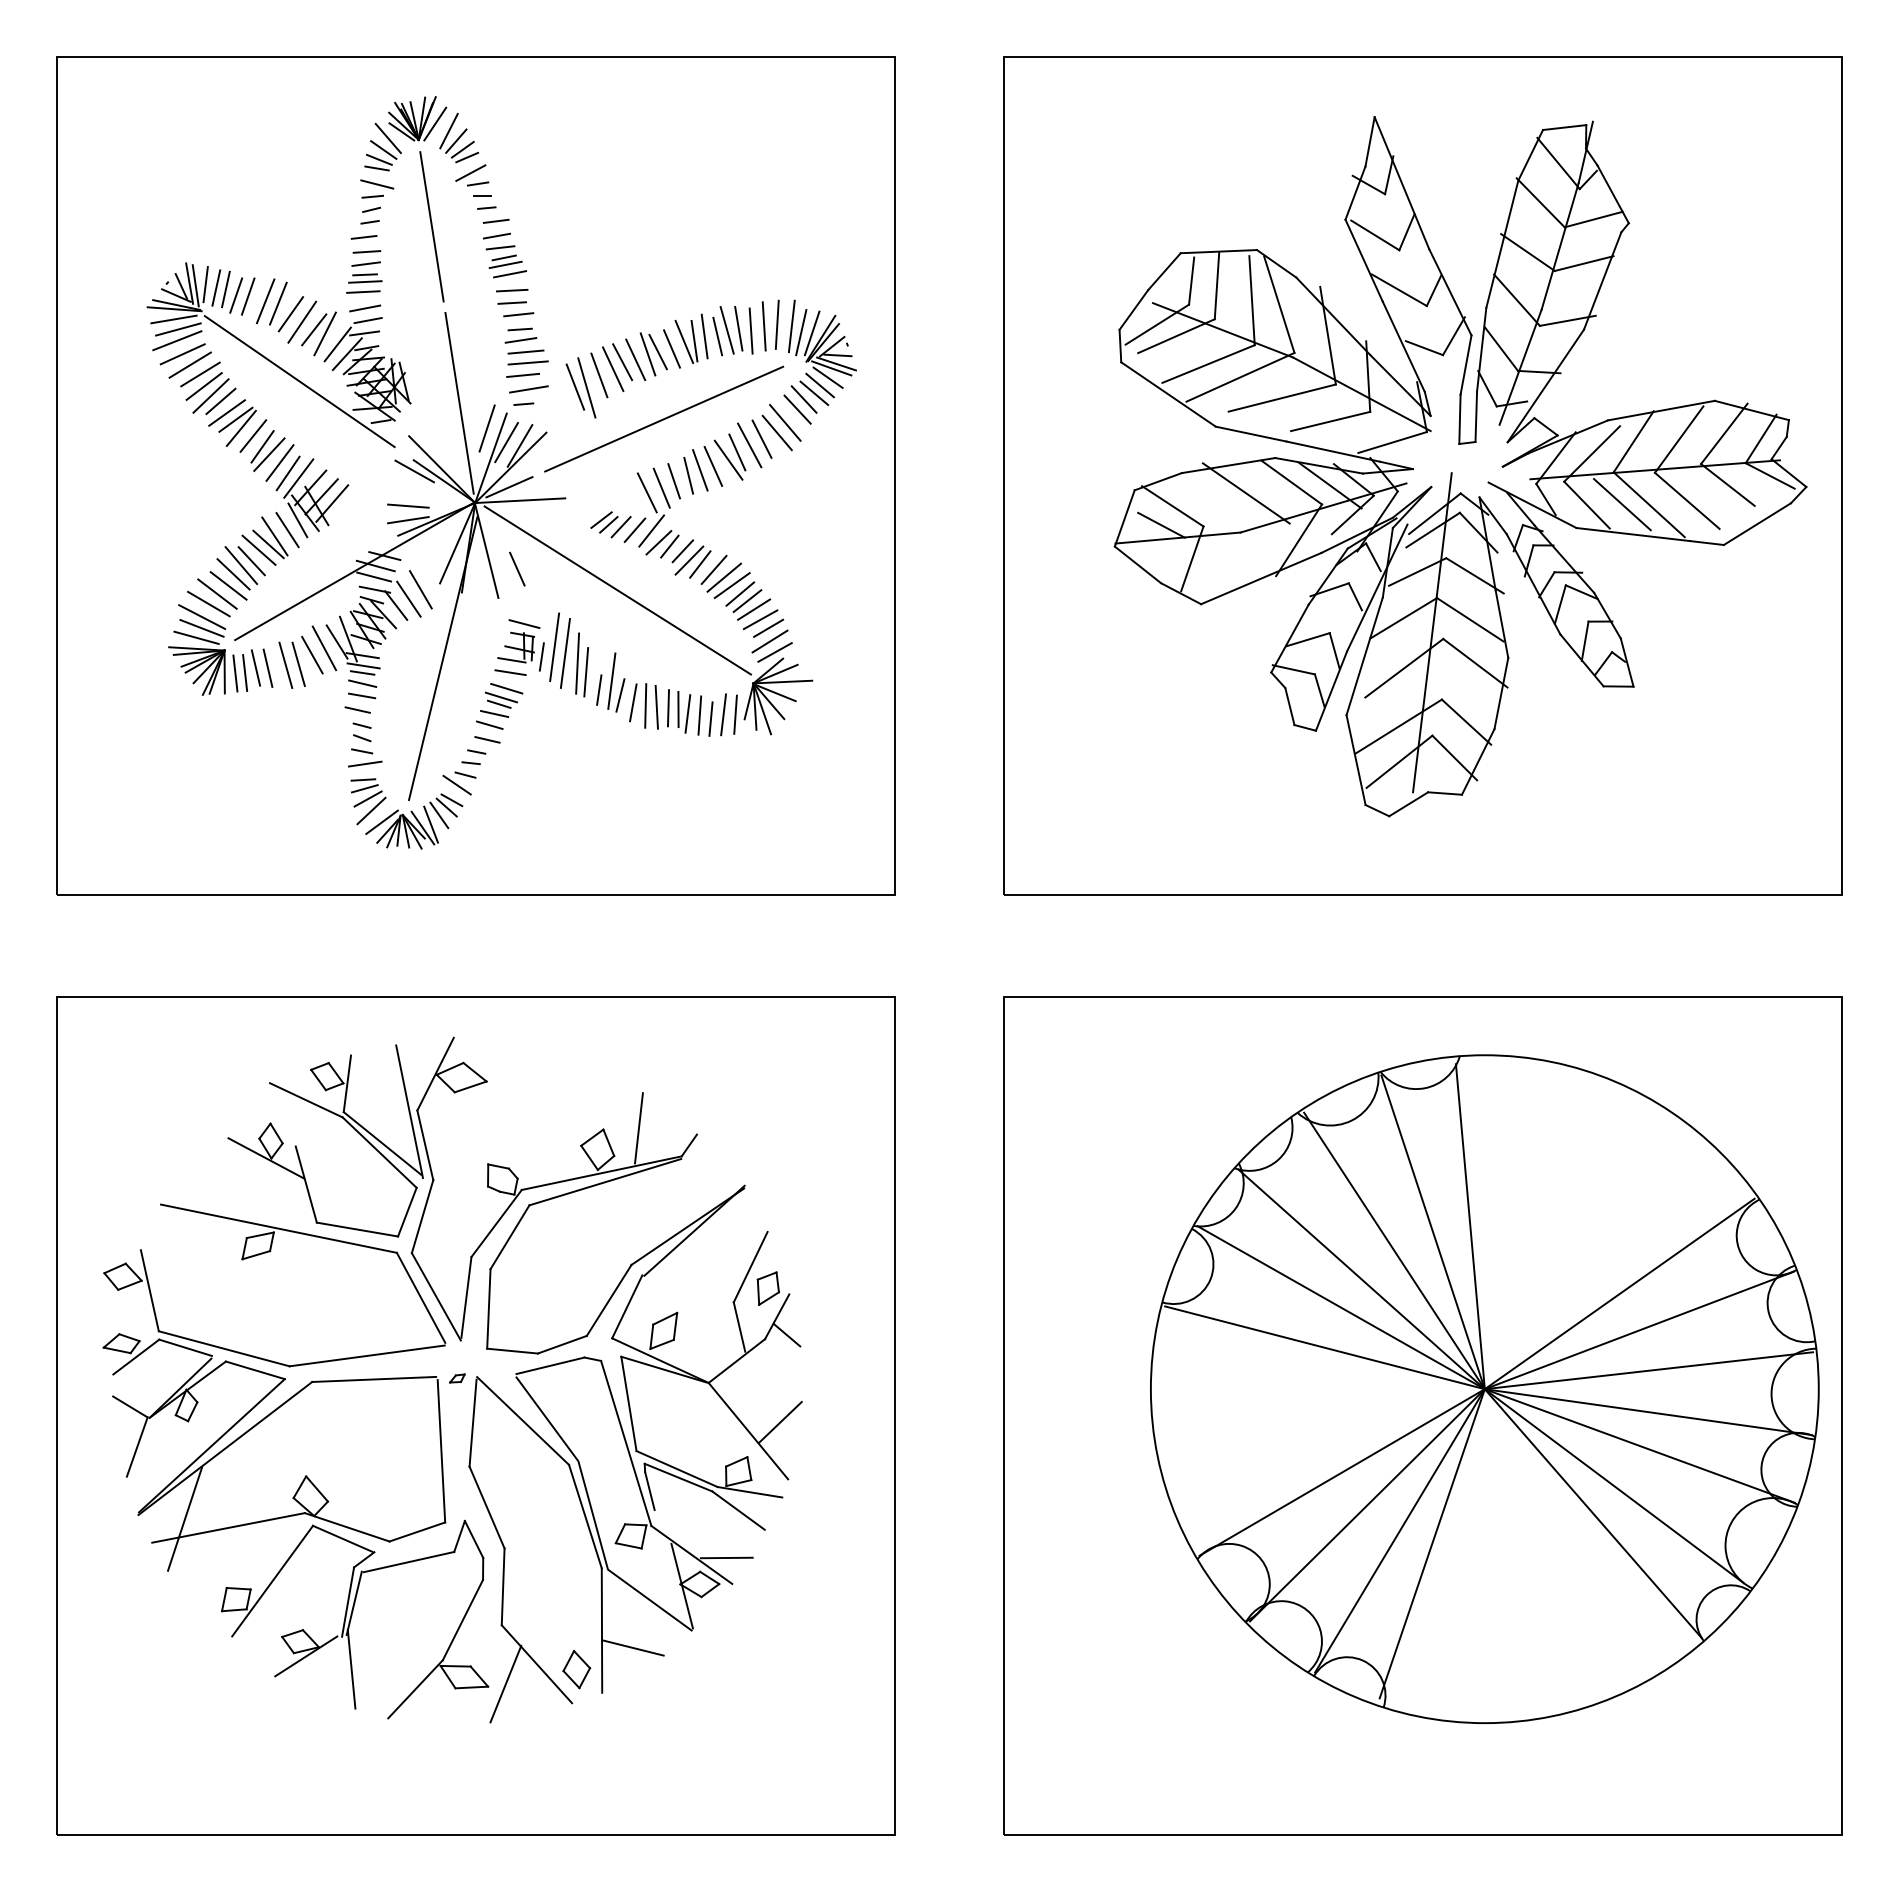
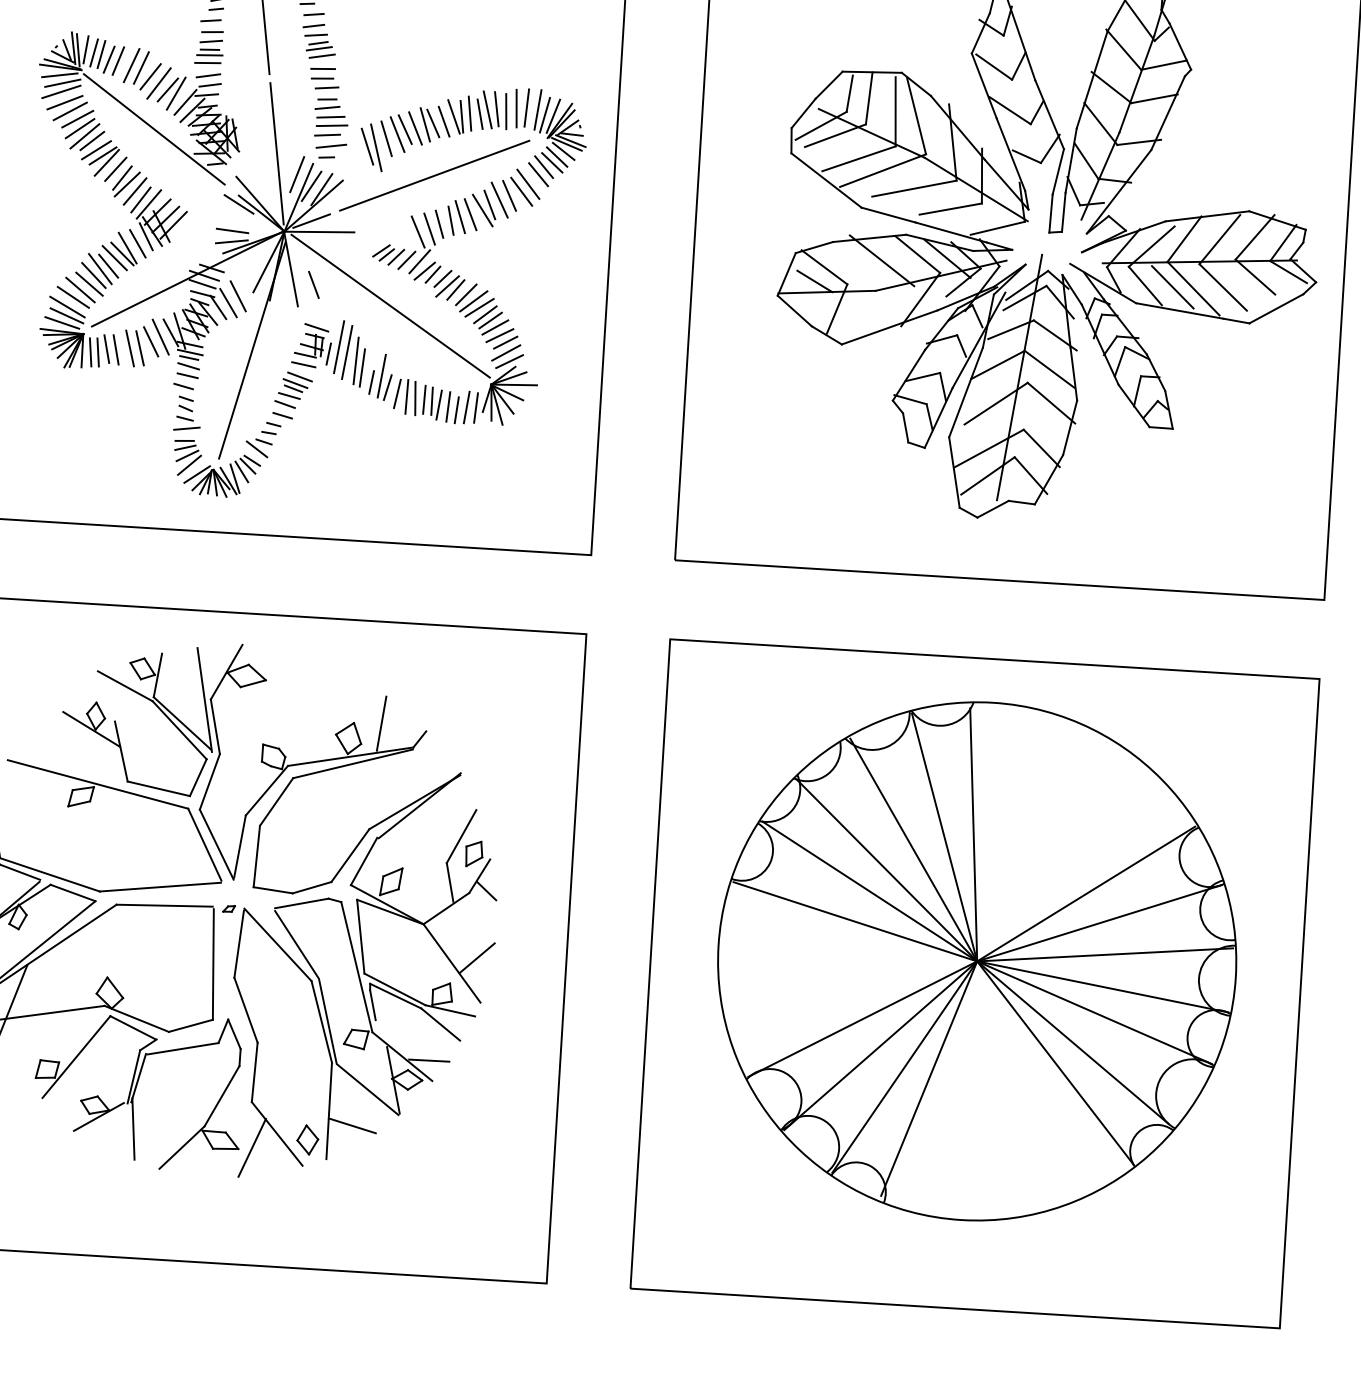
part: (1484, 1388) -> (976, 960), moved

